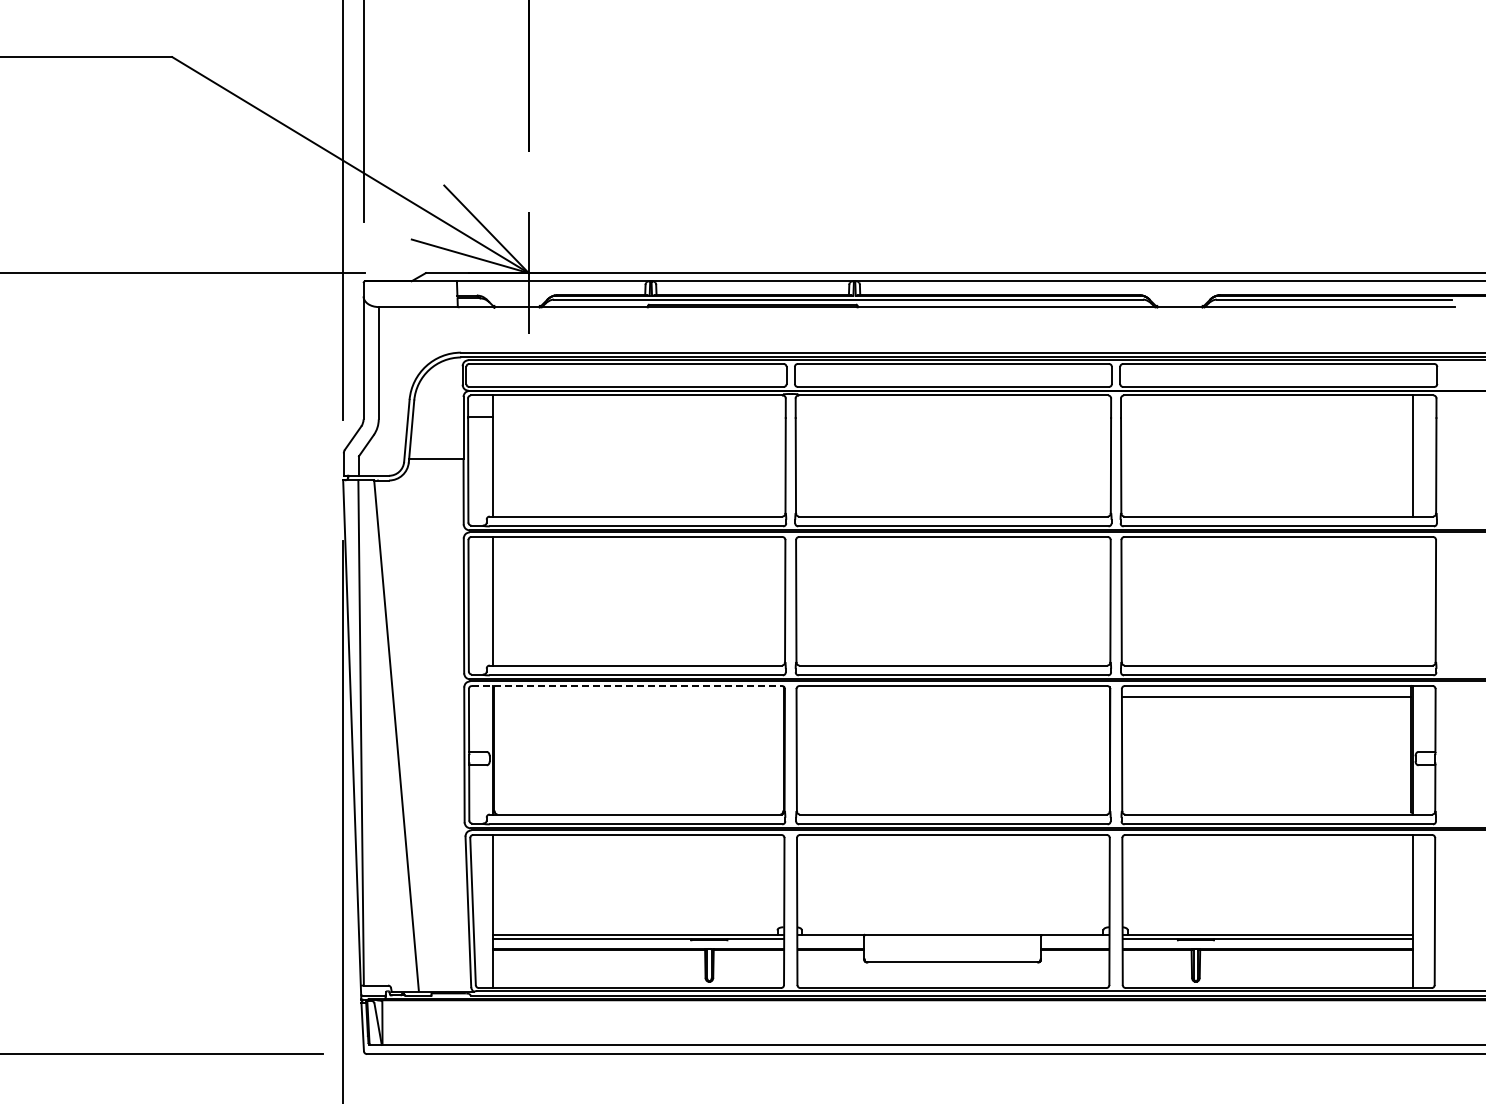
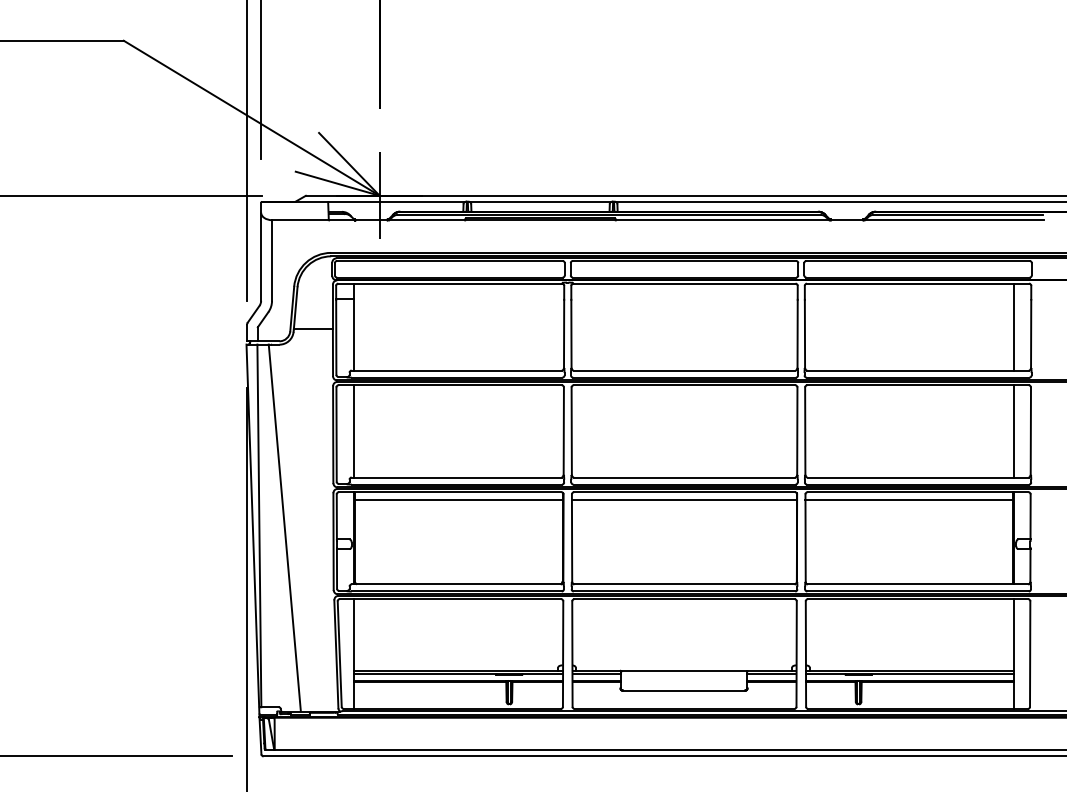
line: (1412, 601) -> (1014, 431), added
line: (626, 685) -> (449, 491), dashed -> solid
line: (638, 697) -> (458, 500), added
line: (952, 697) -> (683, 500), added
line: (830, 939) -> (596, 674), added
line: (1074, 939) -> (771, 674), added

